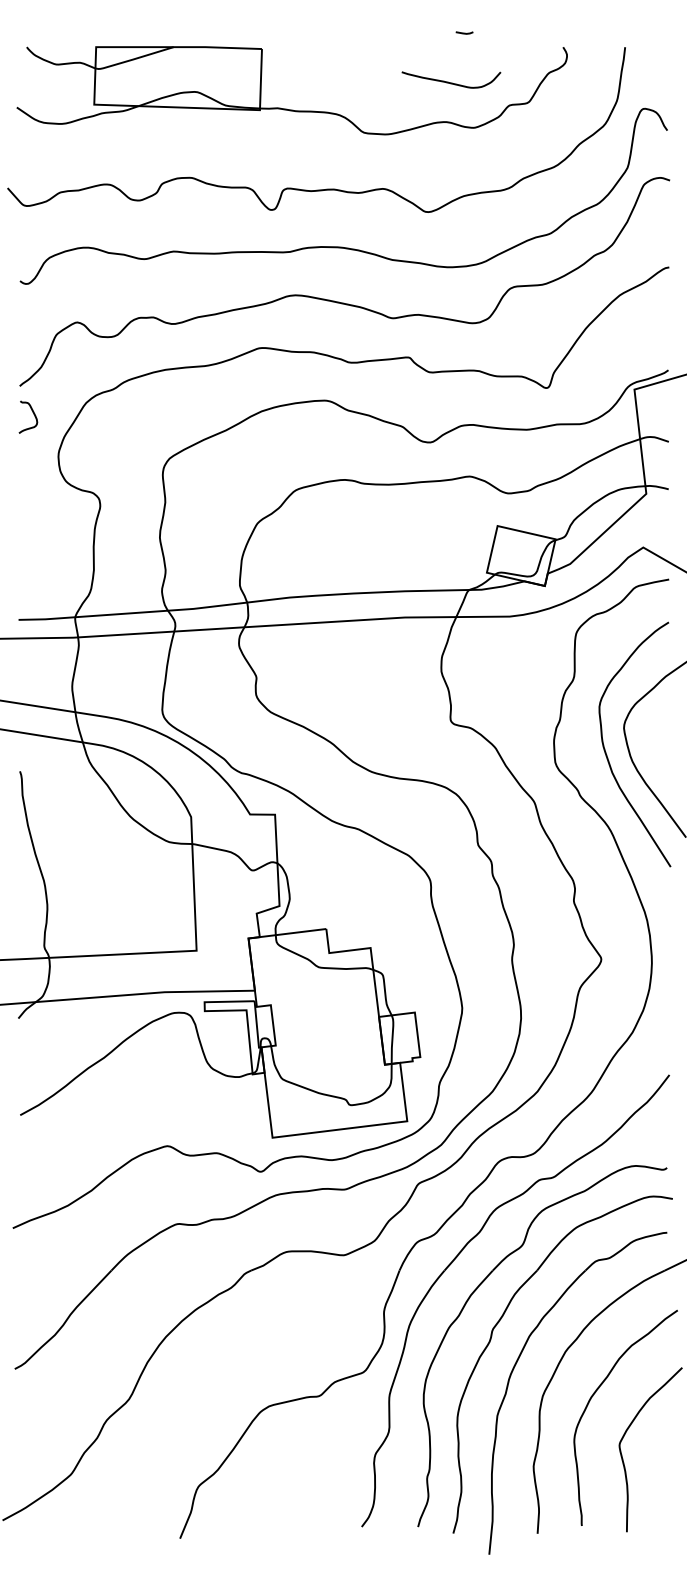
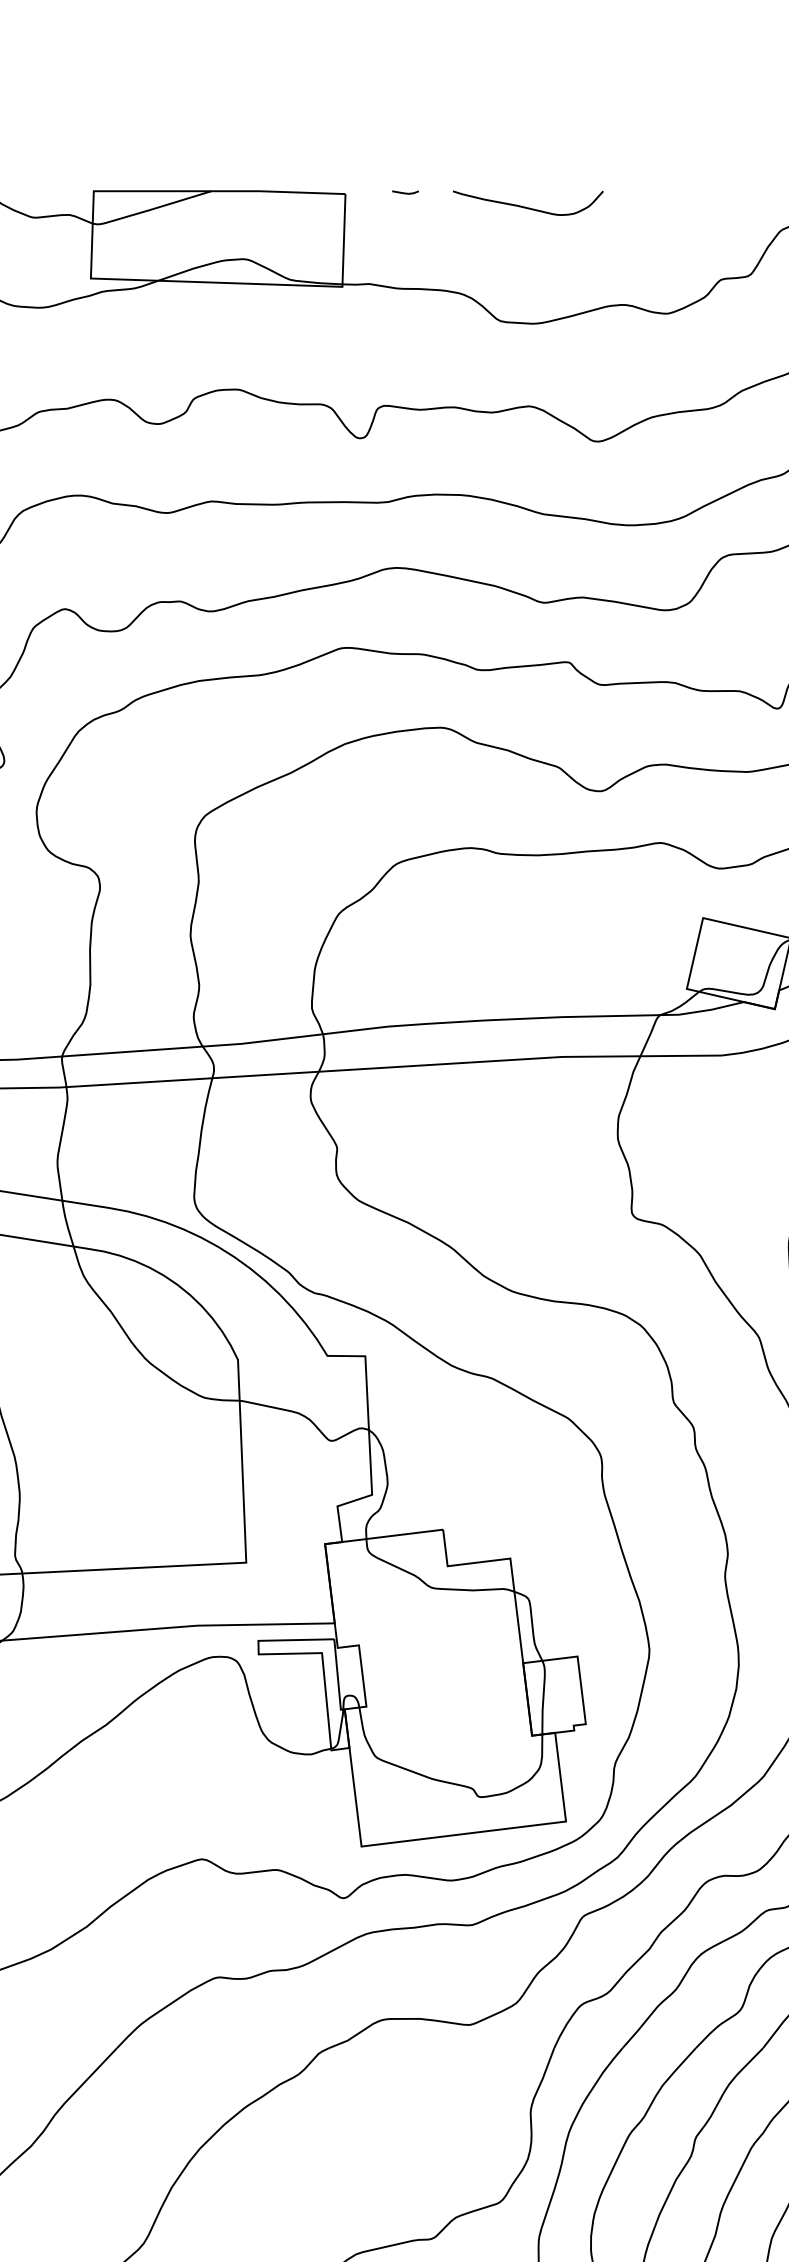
line: (464, 32) -> (405, 191), moved
curve: (451, 82) -> (528, 206), moved

